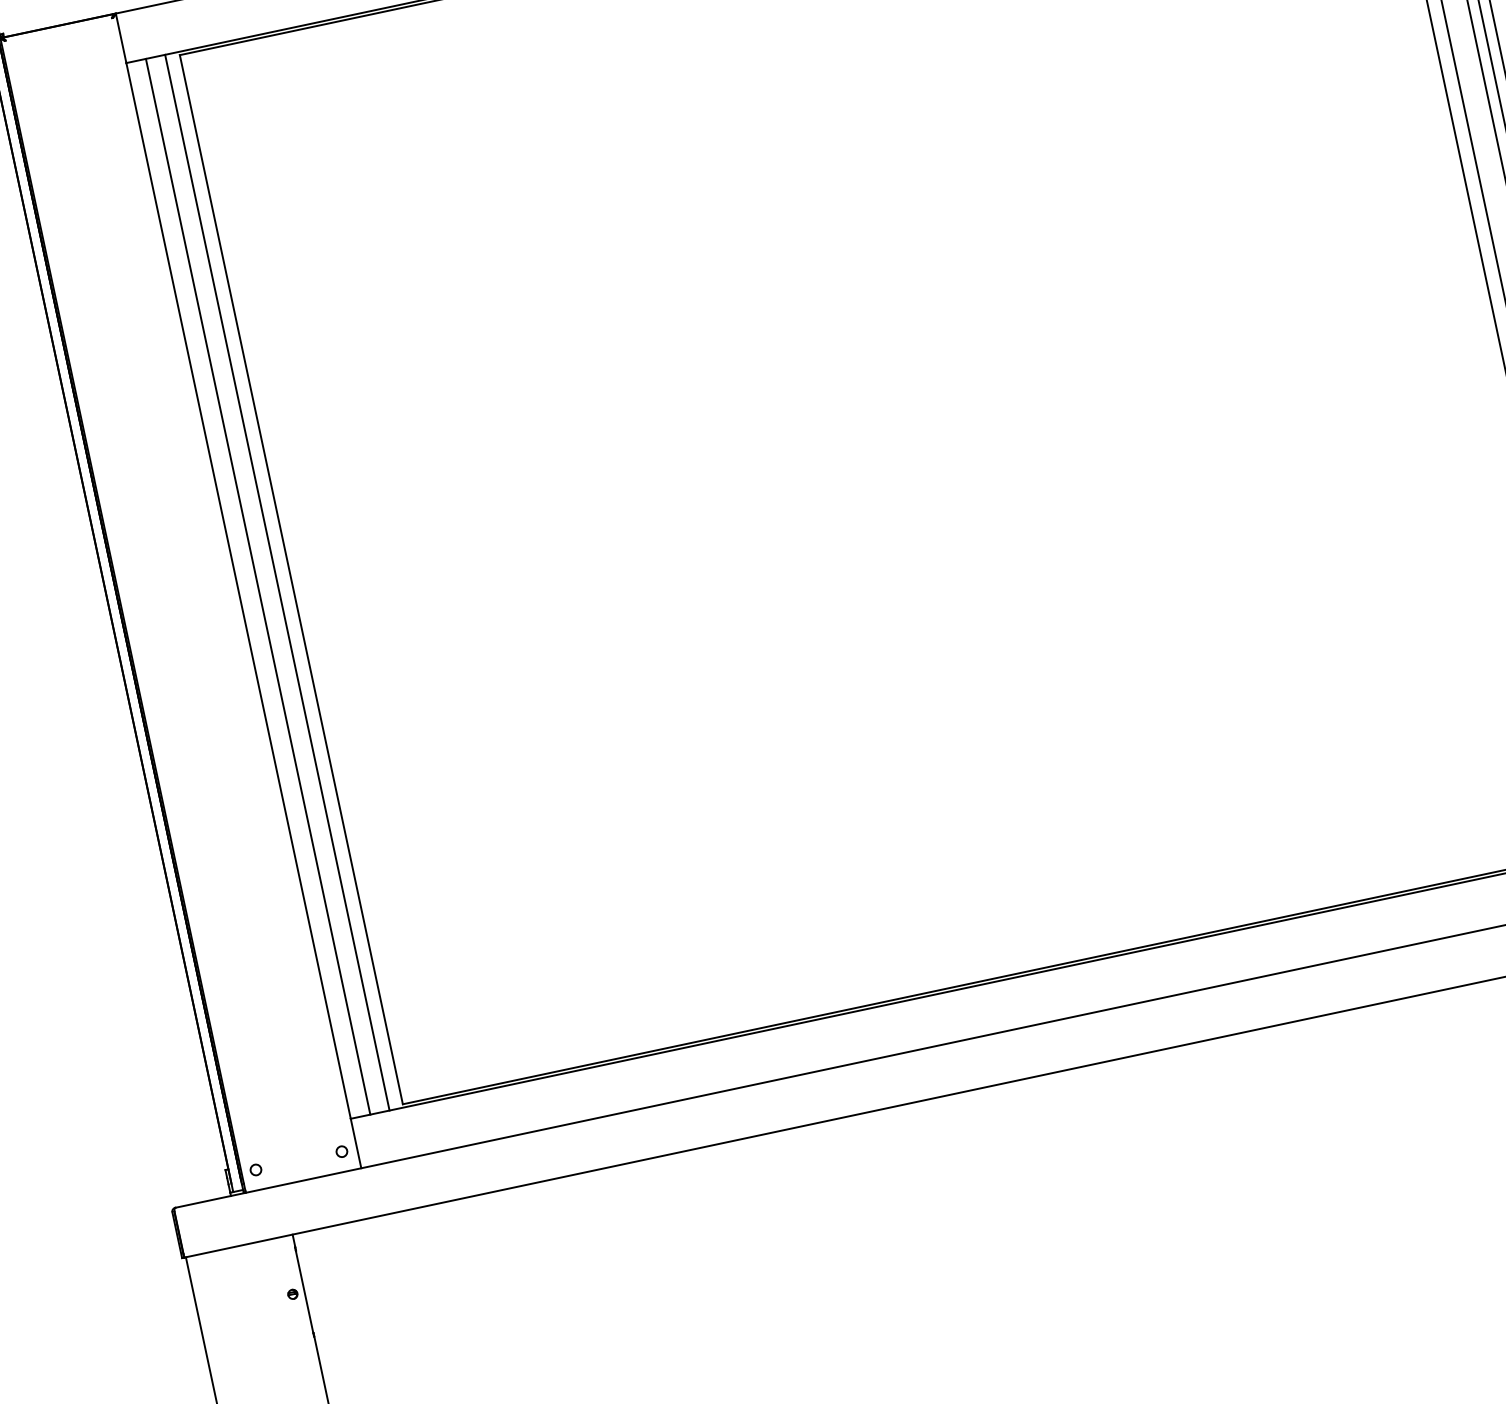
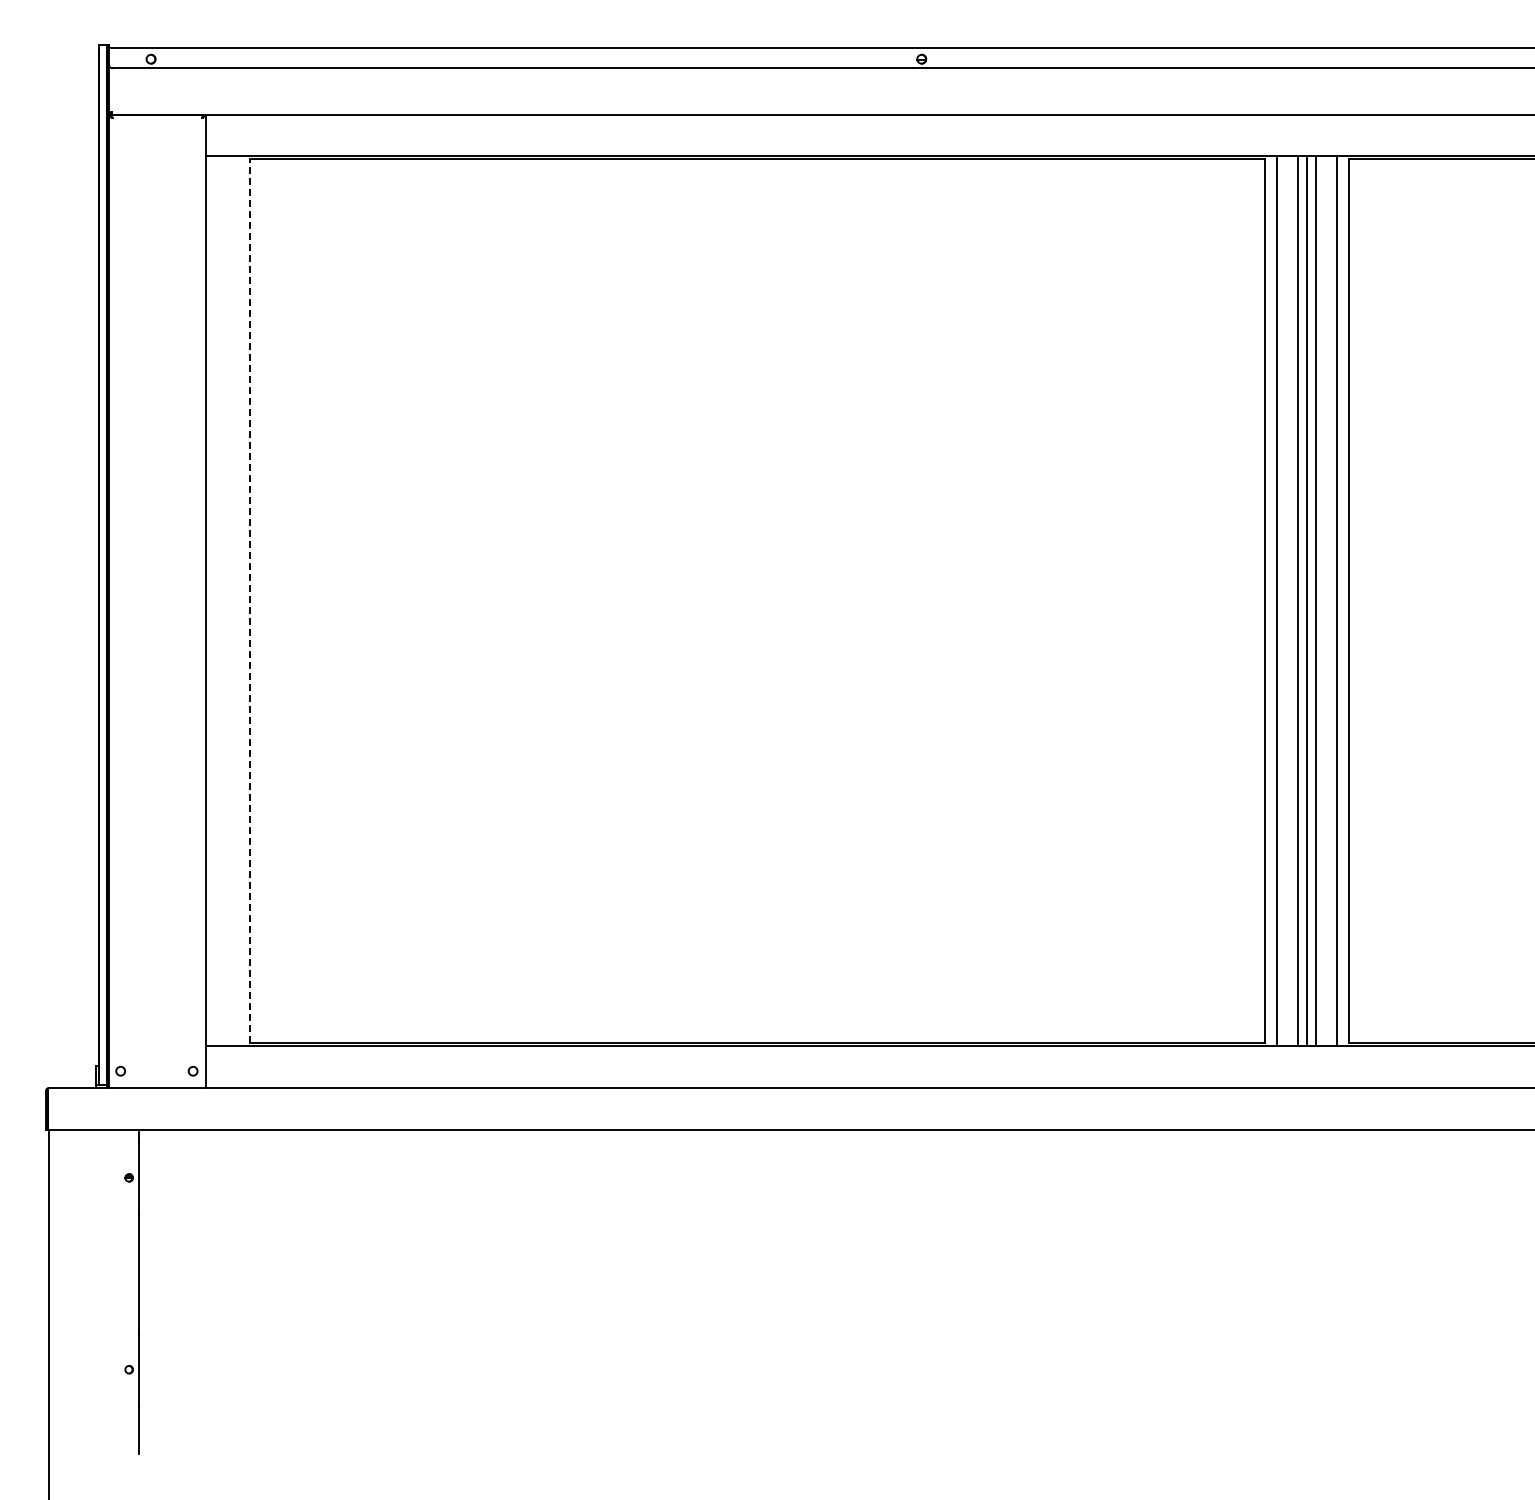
line: (291, 578) -> (250, 600), solid -> dashed
line: (277, 582) -> (238, 601), removed
line: (258, 586) -> (222, 601), removed

